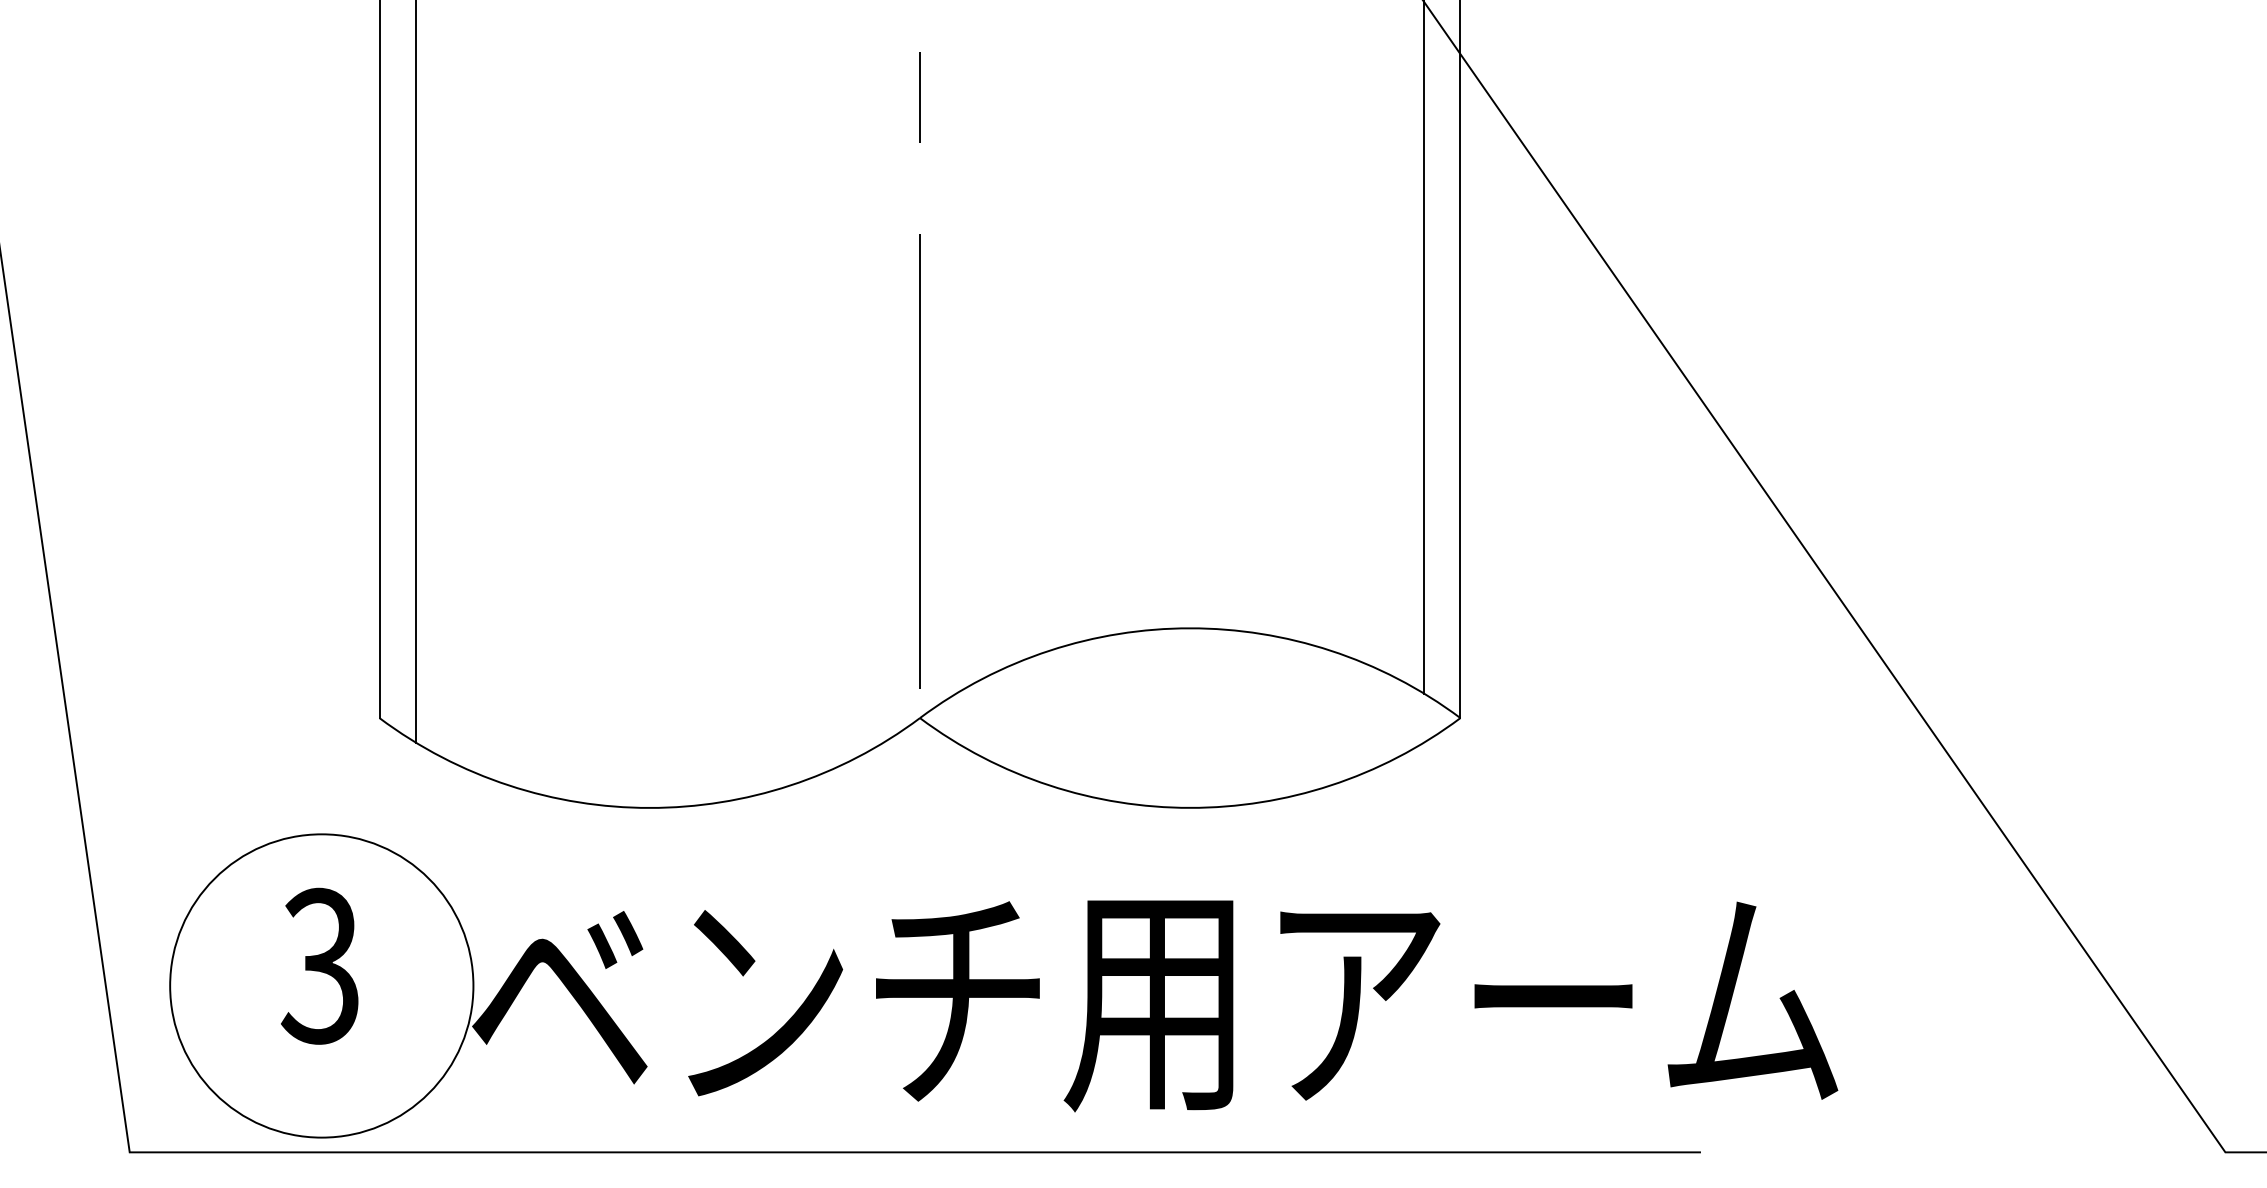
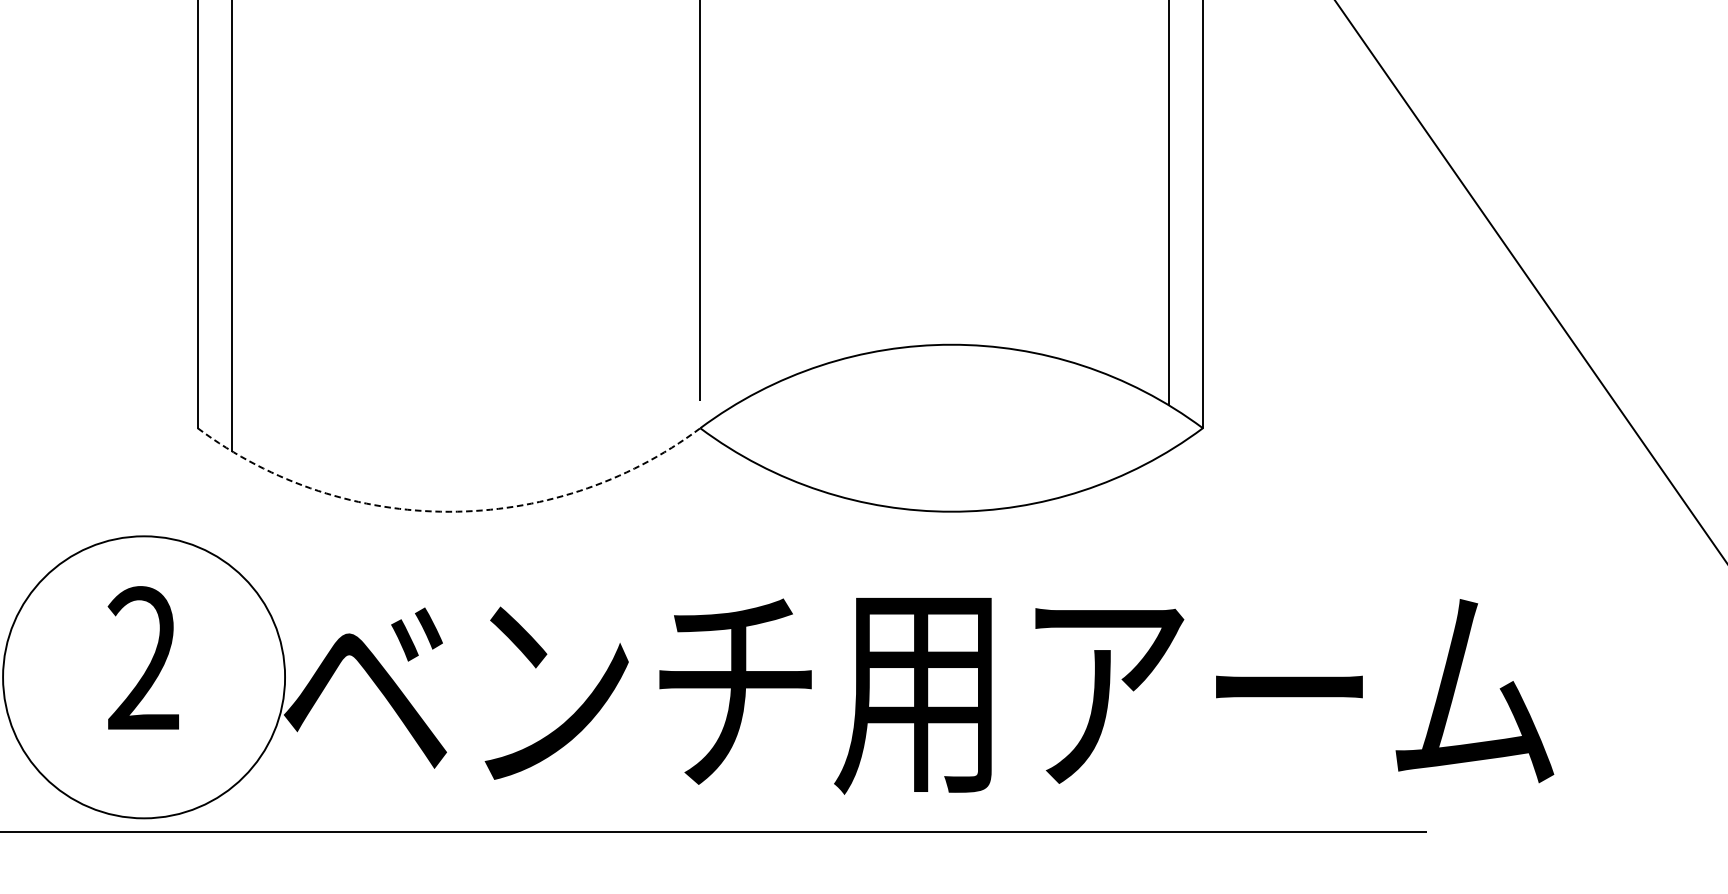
arc: (649, 807) -> (448, 511), solid -> dashed
text: (320, 966) -> (142, 659), 3 -> 2

